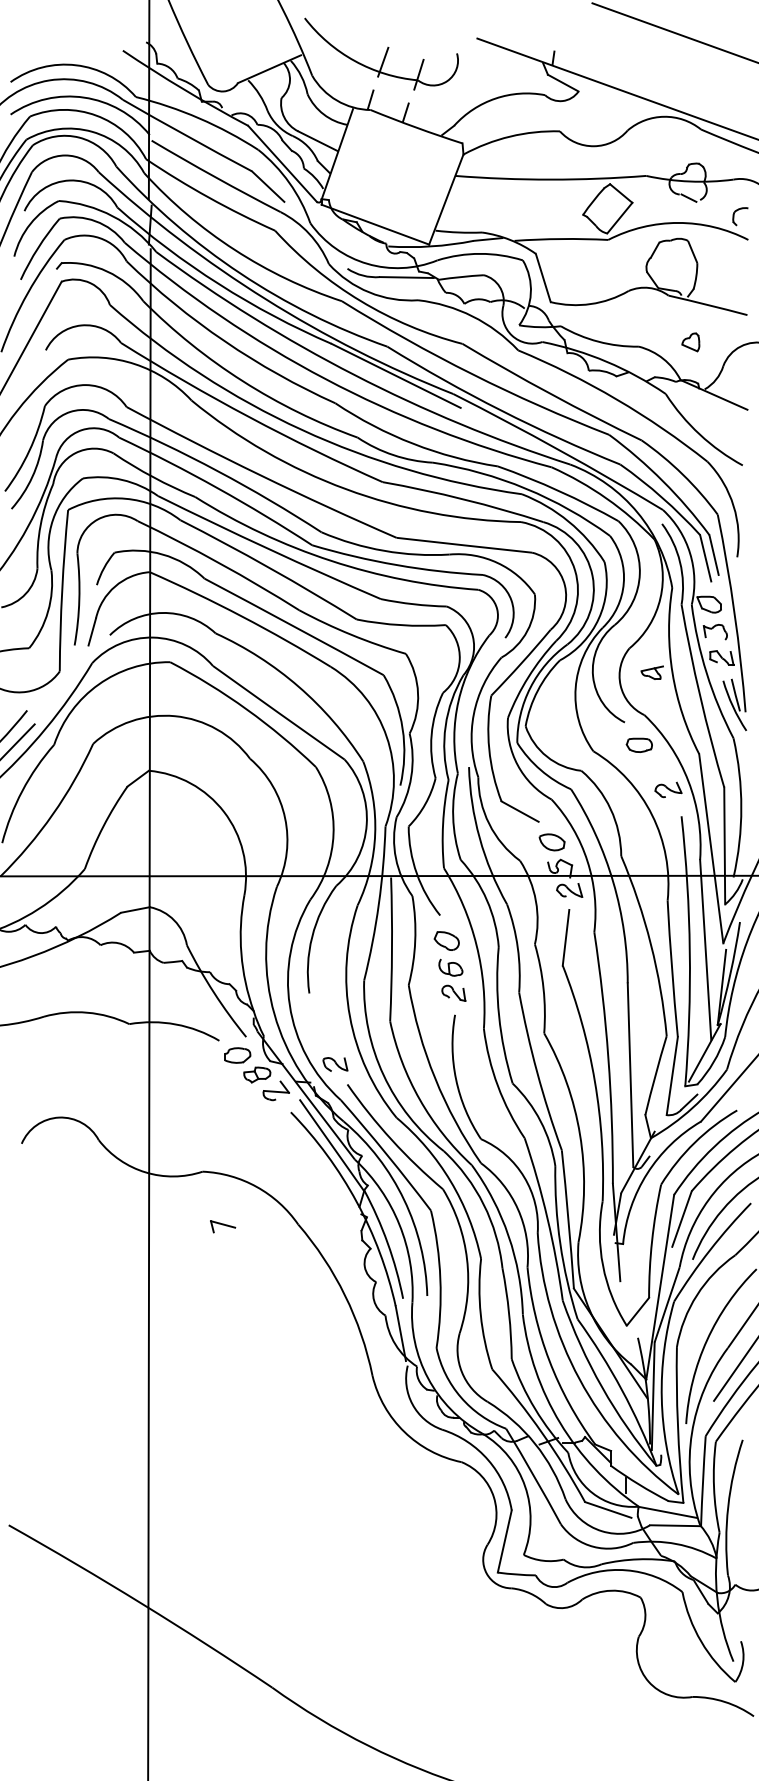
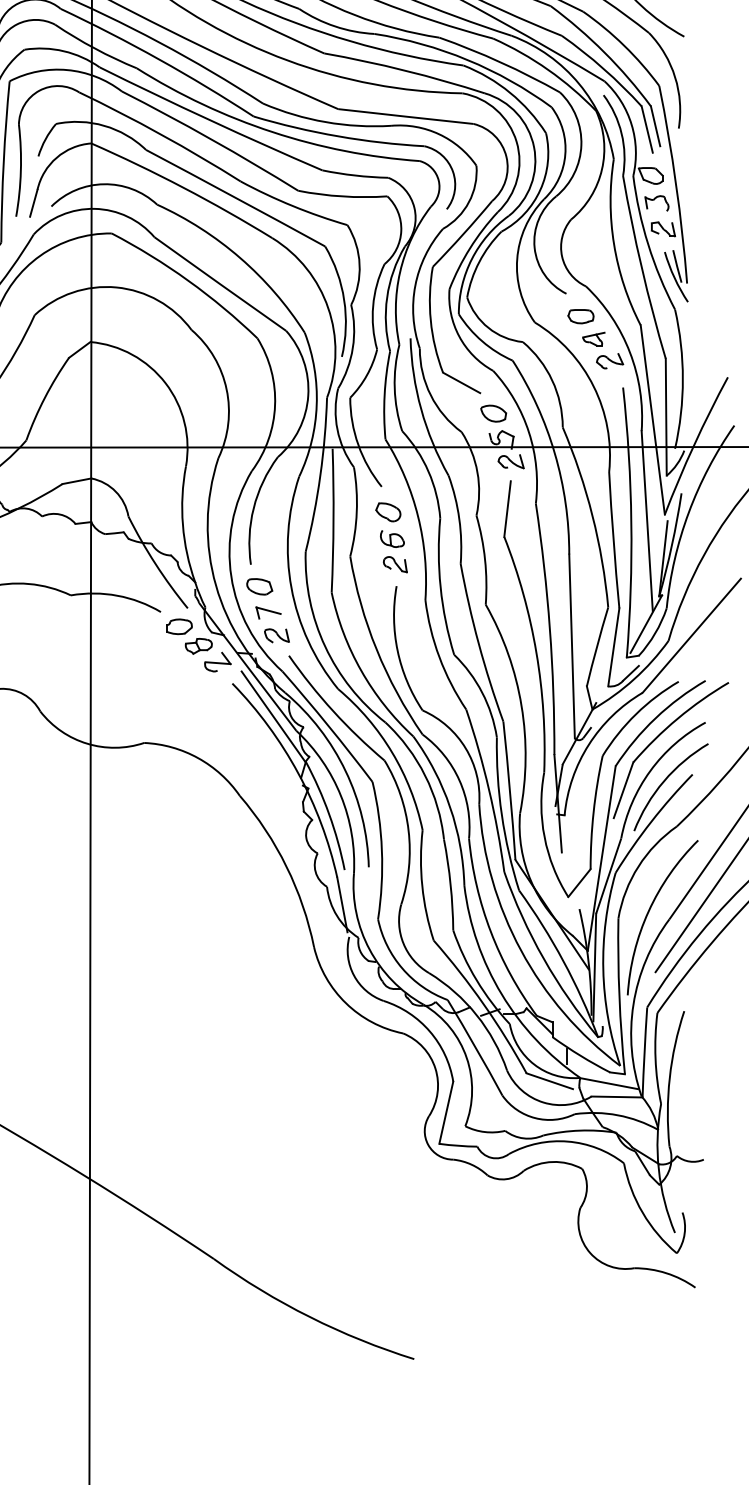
part: (651, 672) -> (593, 338), moved
part: (317, 1015) -> (259, 586), added
part: (223, 1226) -> (269, 612), moved

